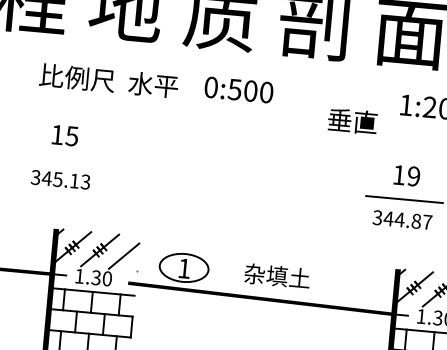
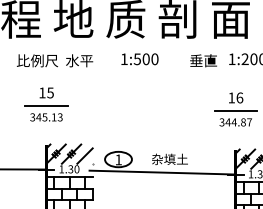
text: (109, 80) -> (55, 60), moved
text: (209, 87) -> (123, 59), 0:500 -> 1:500
text: (352, 120) -> (203, 60), moved
line: (62, 160) -> (46, 106), added
text: (413, 175) -> (239, 97), 19 -> 16

